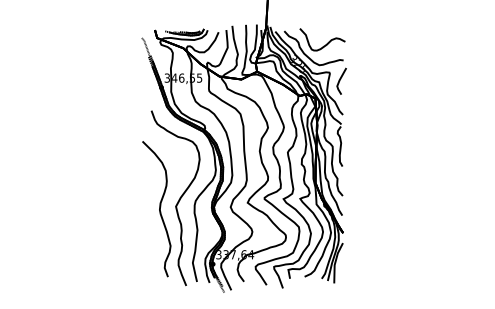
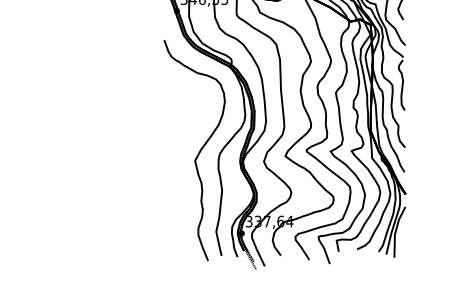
part: (156, 209) -> (170, 164), removed

